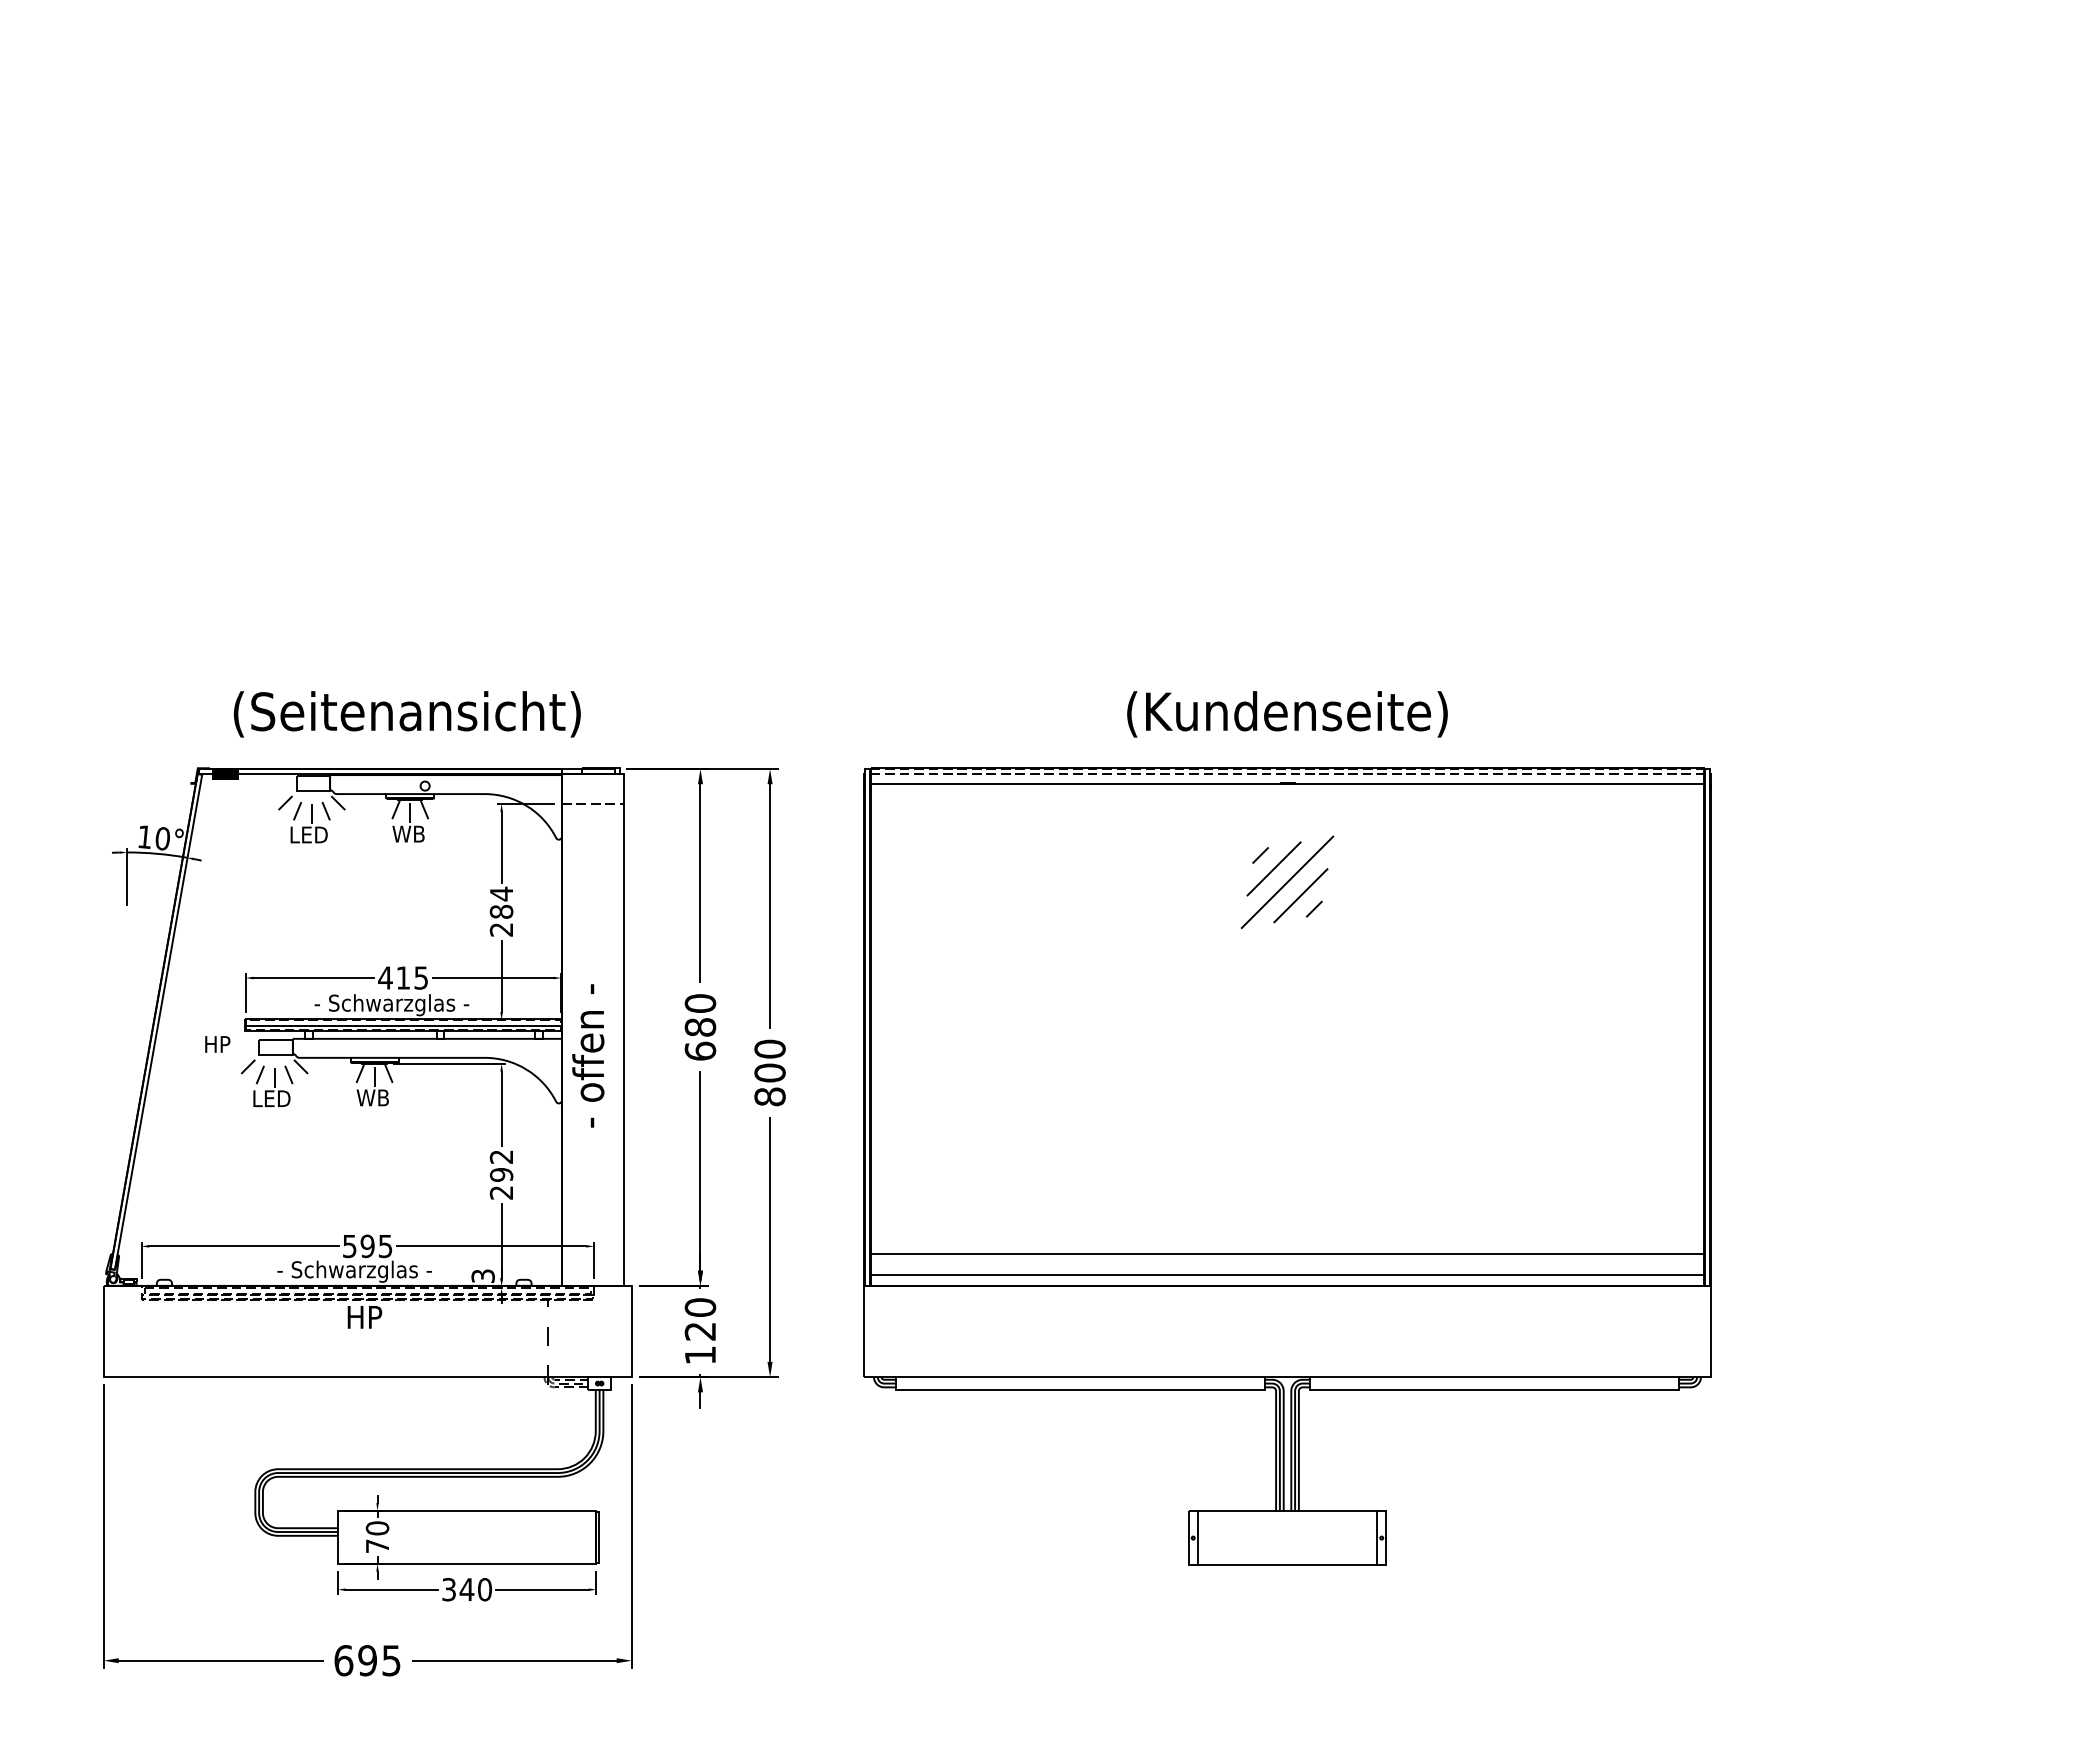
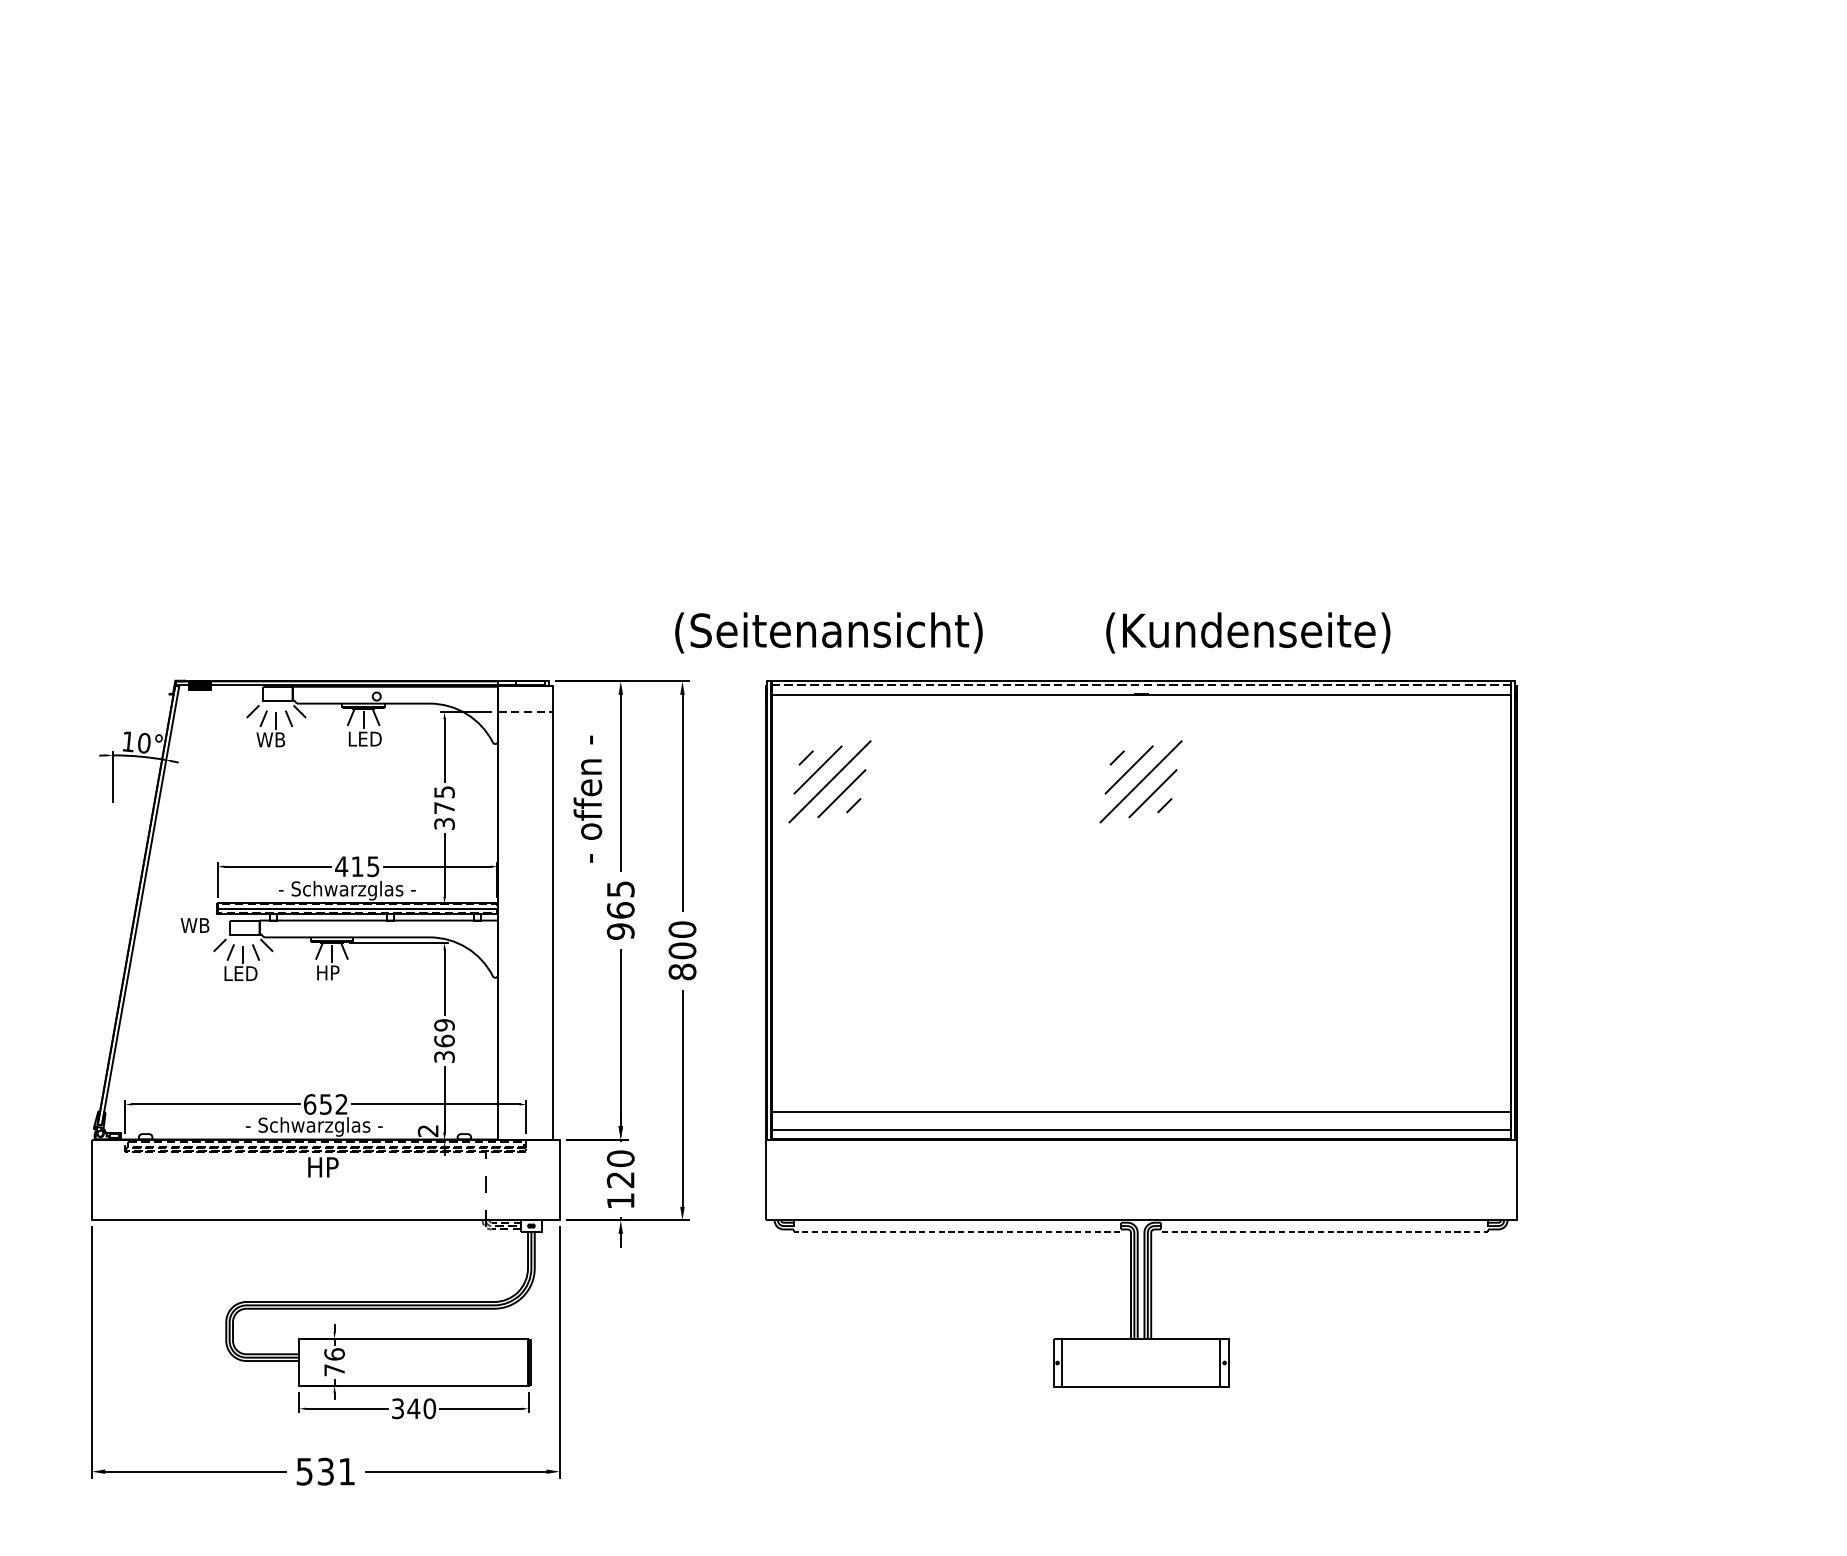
text: (406, 714) -> (828, 633), moved
text: (1287, 714) -> (1248, 633), moved
text: (411, 833) -> (364, 738), WB -> LED
text: (308, 834) -> (273, 739), LED -> WB
part: (936, 882) -> (829, 781), added
text: (501, 911) -> (444, 807), 284 -> 375
text: (700, 1027) -> (620, 910), 680 -> 965
text: (220, 1044) -> (195, 925), HP -> WB
text: (588, 1055) -> (588, 798), moved
text: (372, 1097) -> (330, 972), WB -> HP
text: (501, 1174) -> (444, 1040), 292 -> 369
text: (367, 1246) -> (325, 1104), 595 -> 652
text: (482, 1275) -> (427, 1130), 3 -> 2
line: (1080, 1390) -> (957, 1232), solid -> dashed
line: (1494, 1390) -> (1324, 1232), solid -> dashed
text: (377, 1528) -> (334, 1354), 70 -> 76
text: (367, 1660) -> (325, 1471), 695 -> 531

